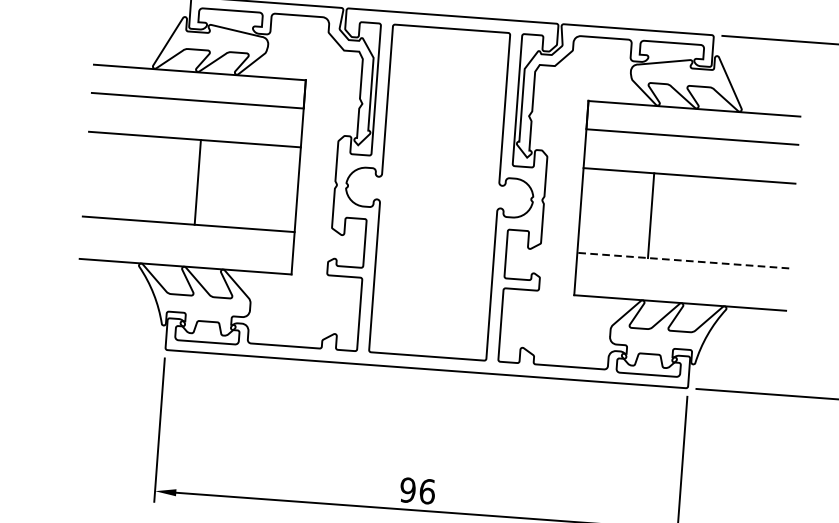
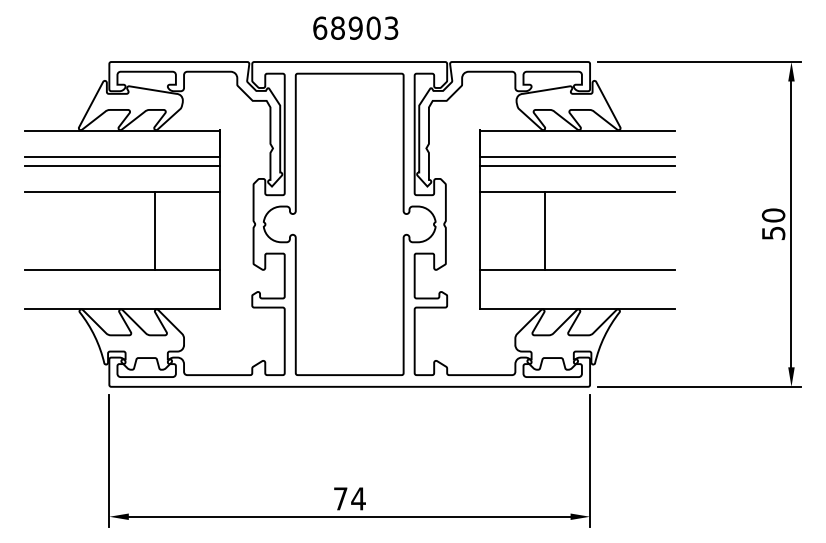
line: (196, 111) -> (121, 166), added
line: (690, 147) -> (576, 166), added
line: (197, 182) -> (154, 231), moved
line: (682, 260) -> (576, 270), dashed -> solid
text: (417, 490) -> (349, 498), 96 -> 74

